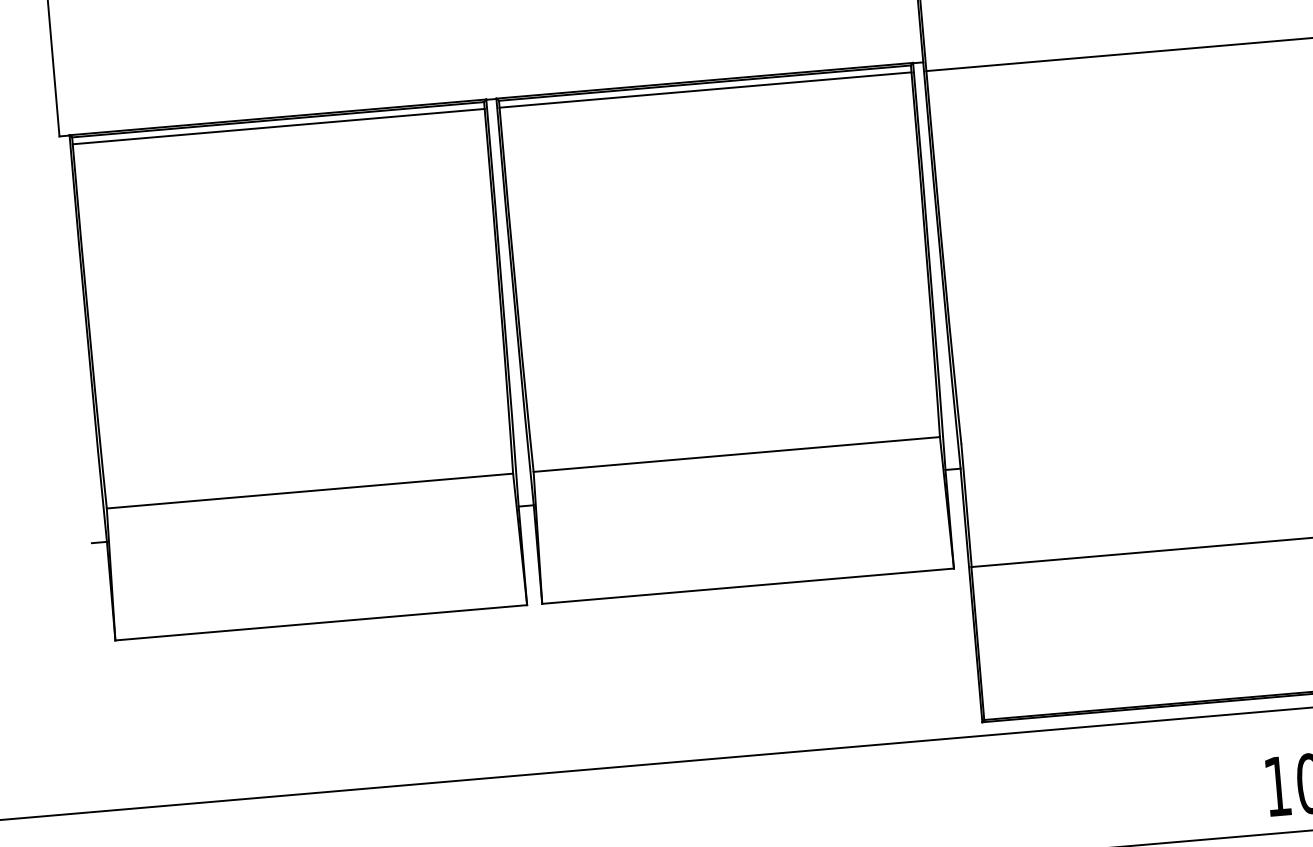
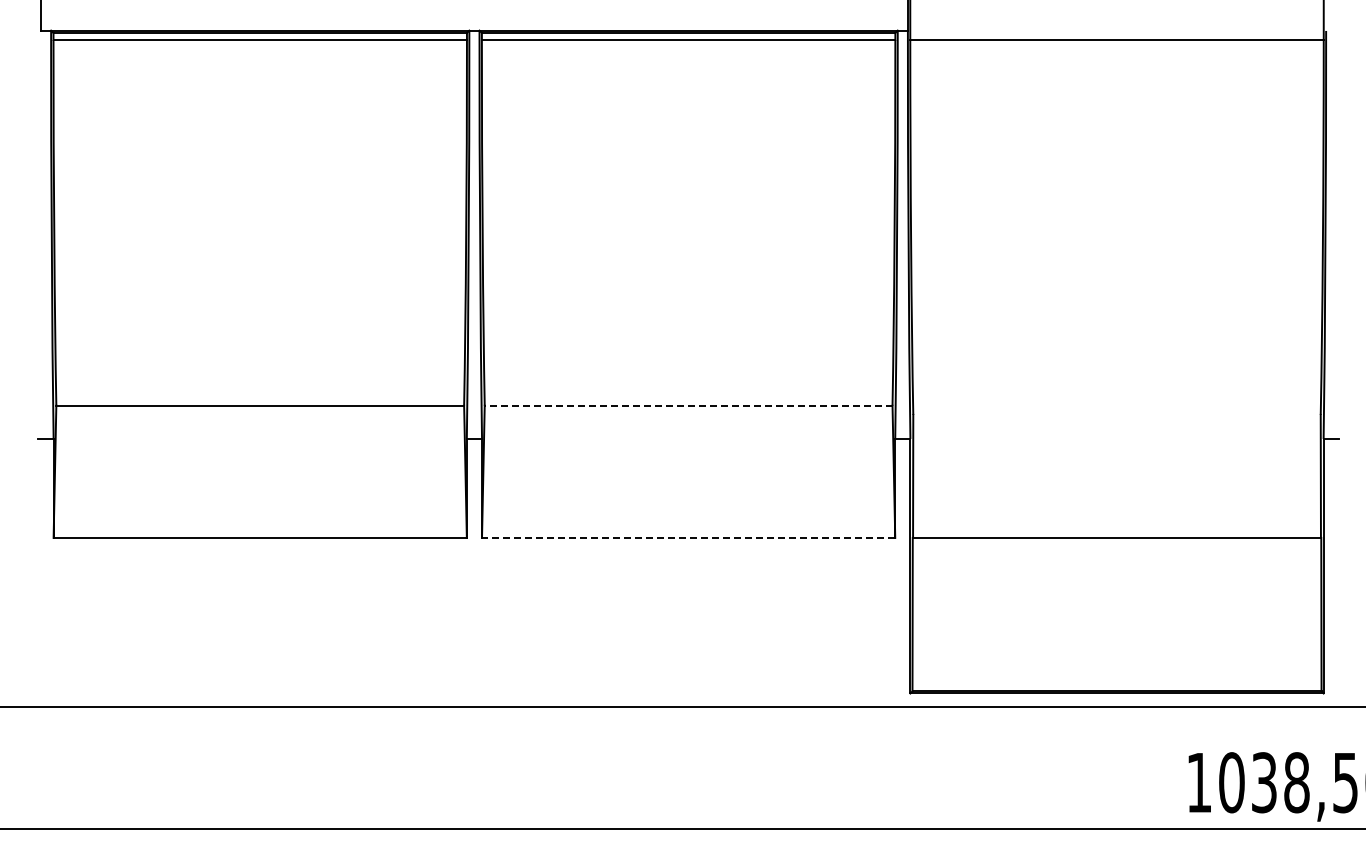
line: (736, 454) -> (688, 405), solid -> dashed
line: (747, 585) -> (688, 537), solid -> dashed

